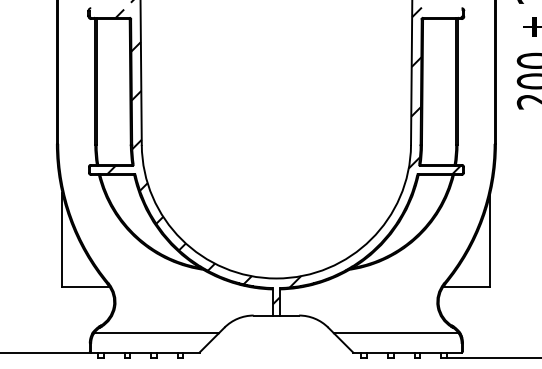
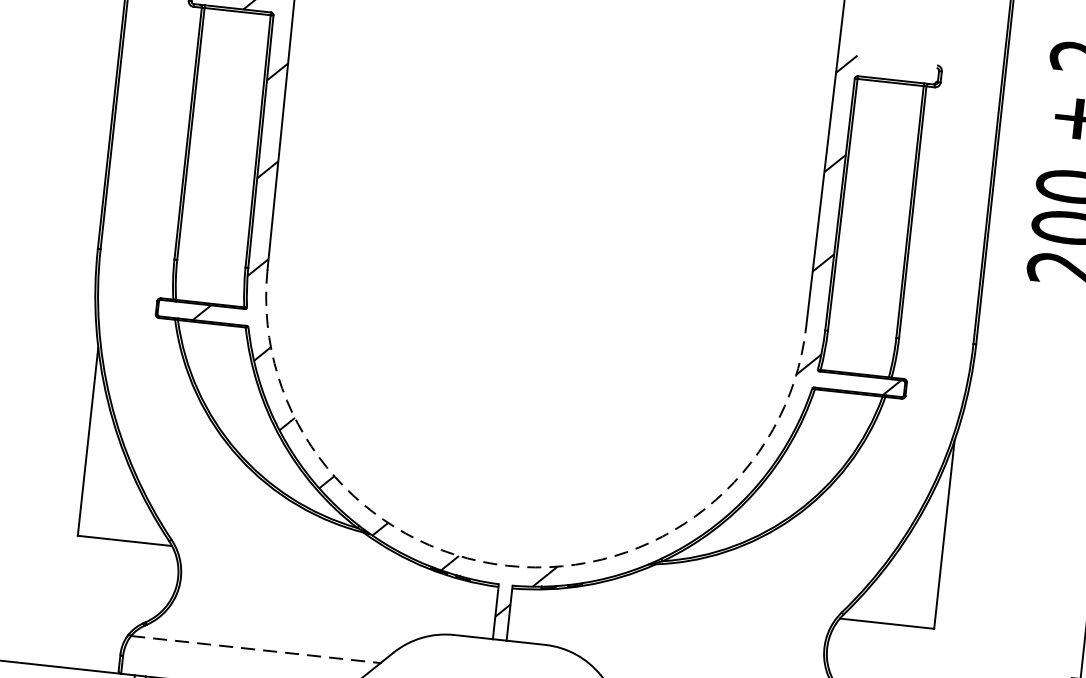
arc: (276, 278) -> (507, 565), solid -> dashed
line: (156, 333) -> (255, 649), solid -> dashed

